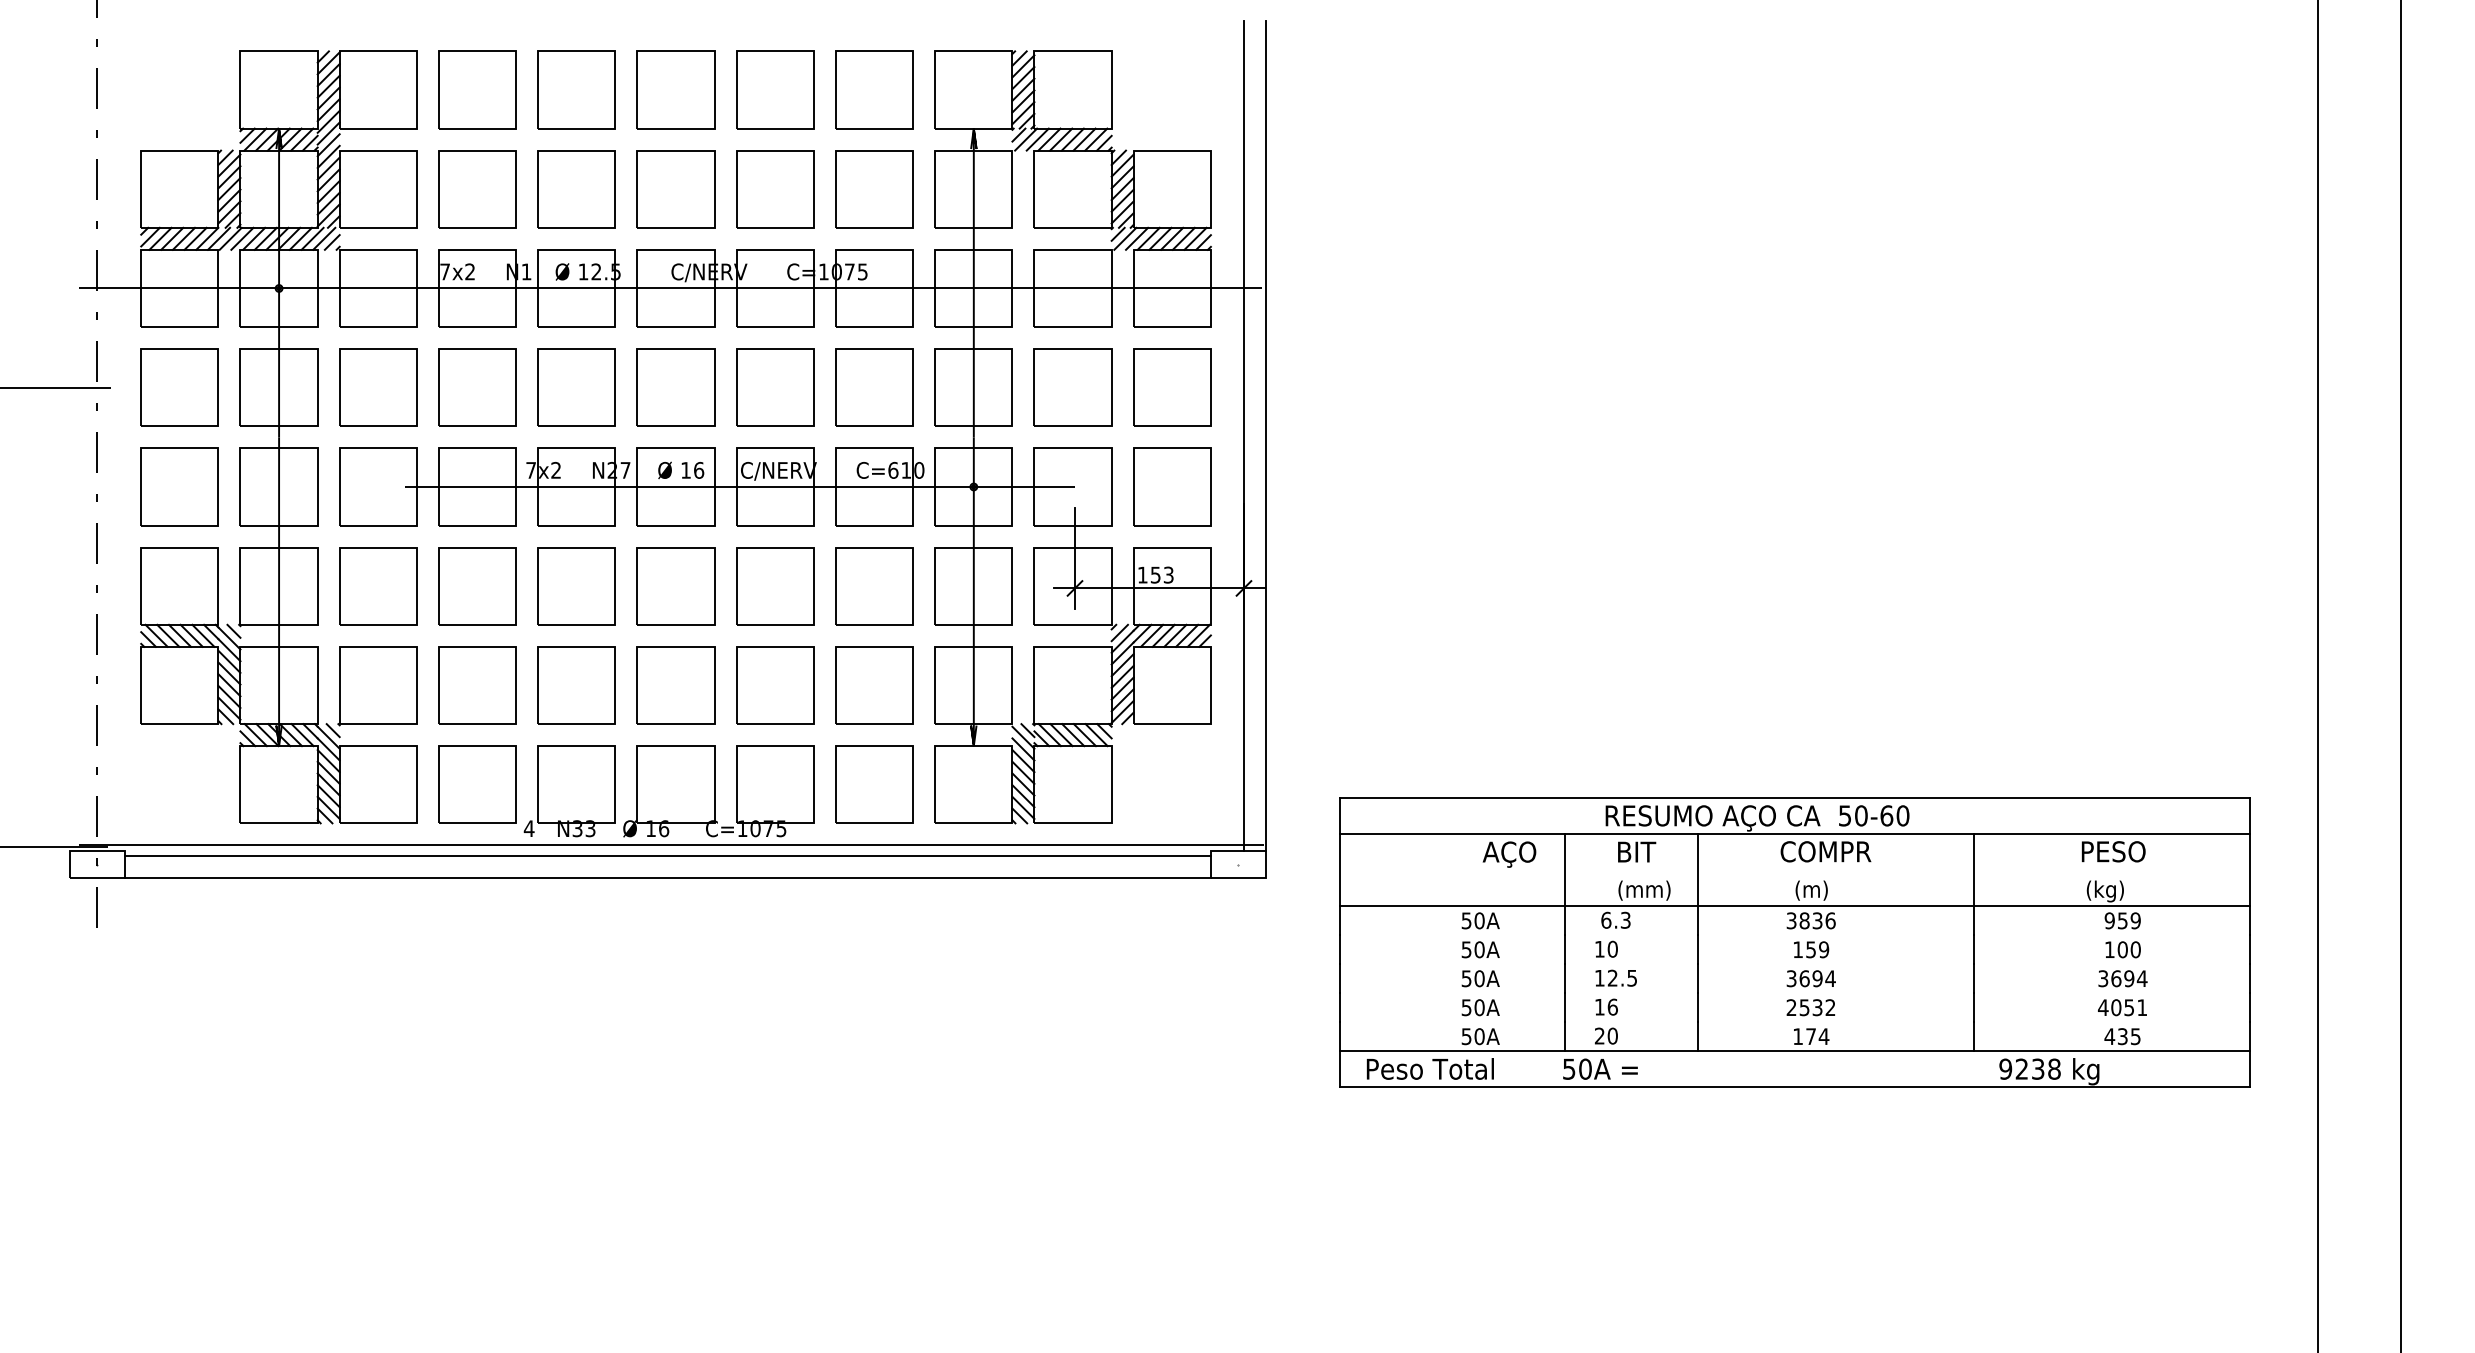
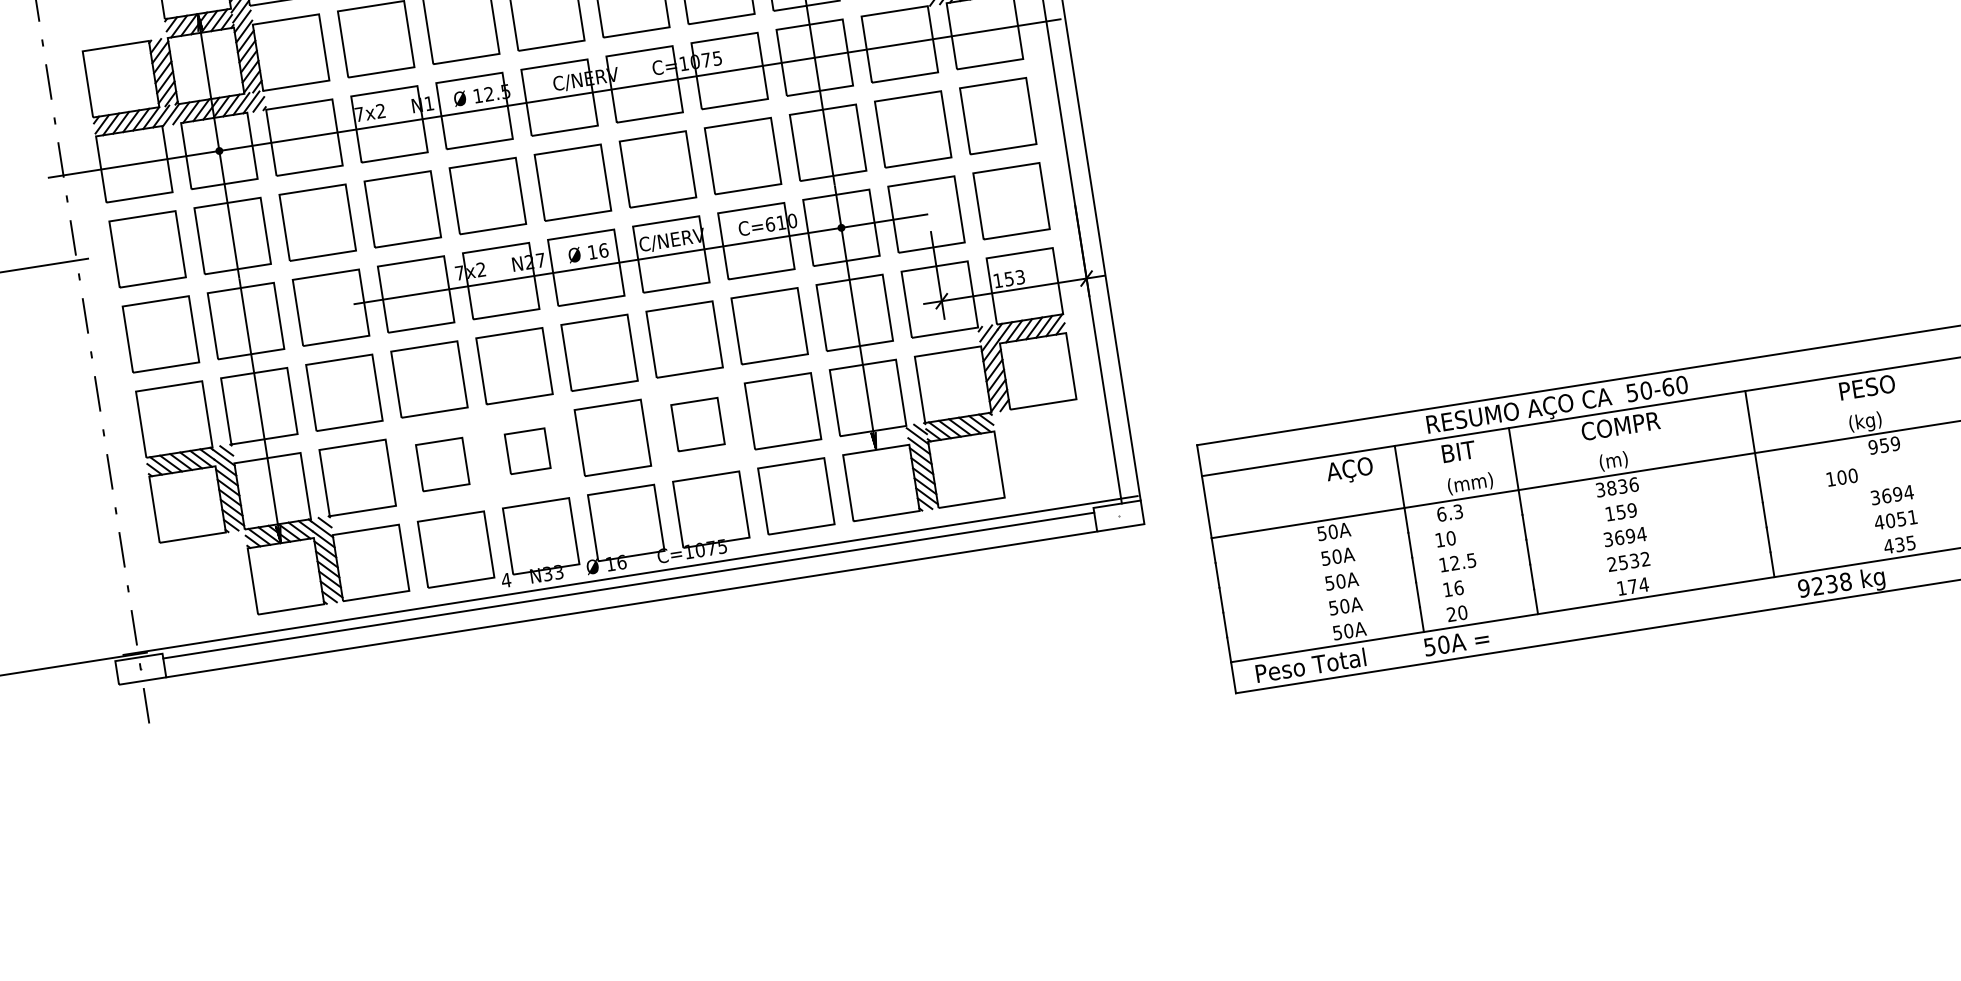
part: (477, 685) -> (442, 464), size x0.7
part: (576, 685) -> (527, 451), size x0.6
part: (775, 685) -> (698, 424), size x0.7
text: (2122, 949) -> (1841, 477), moved

